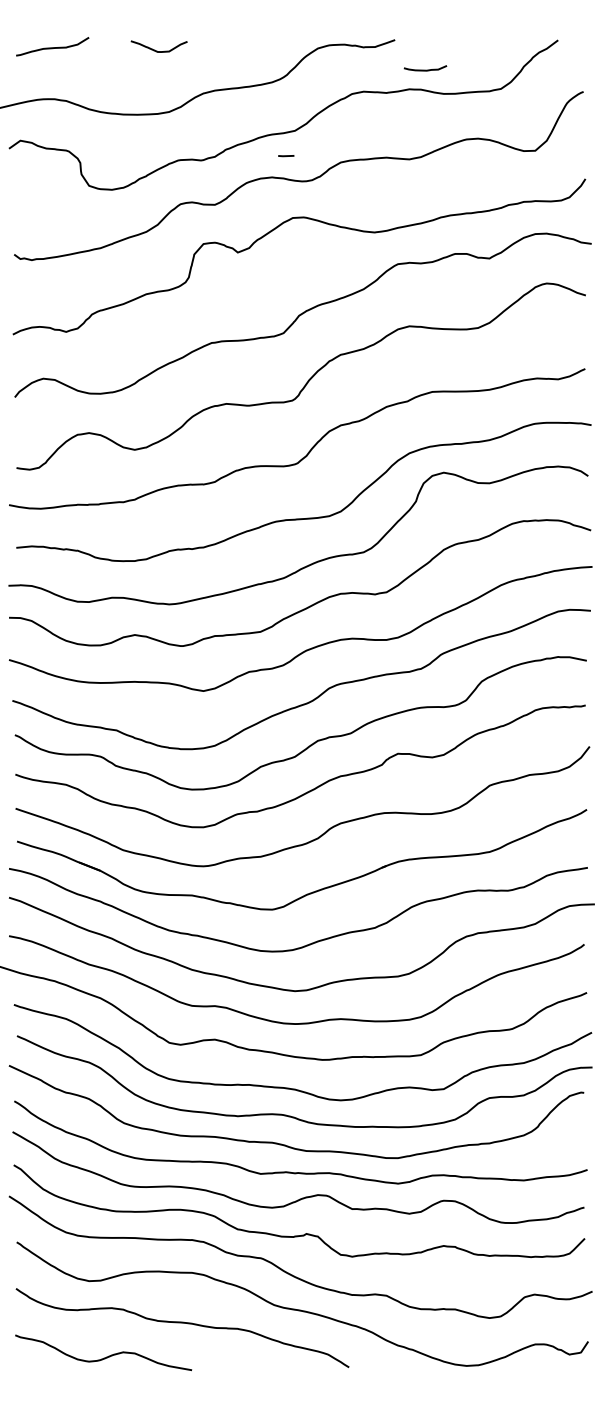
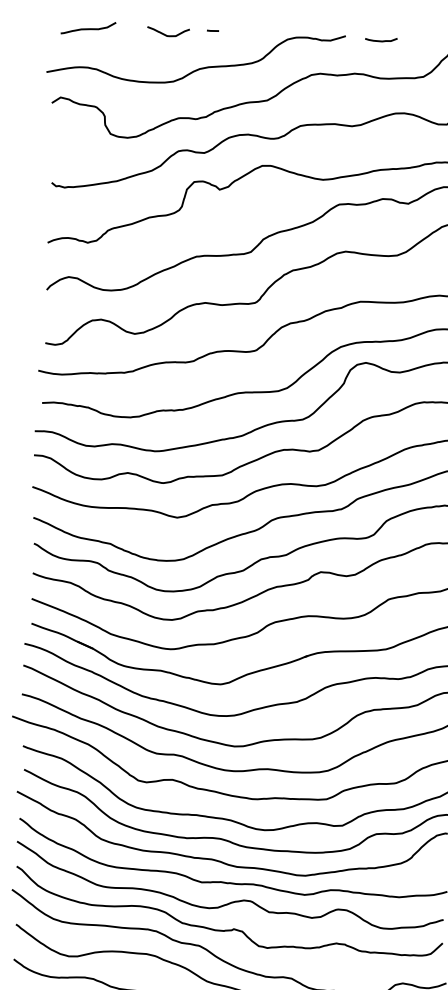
curve: (425, 69) -> (381, 40), moved
line: (286, 156) -> (213, 31), moved

